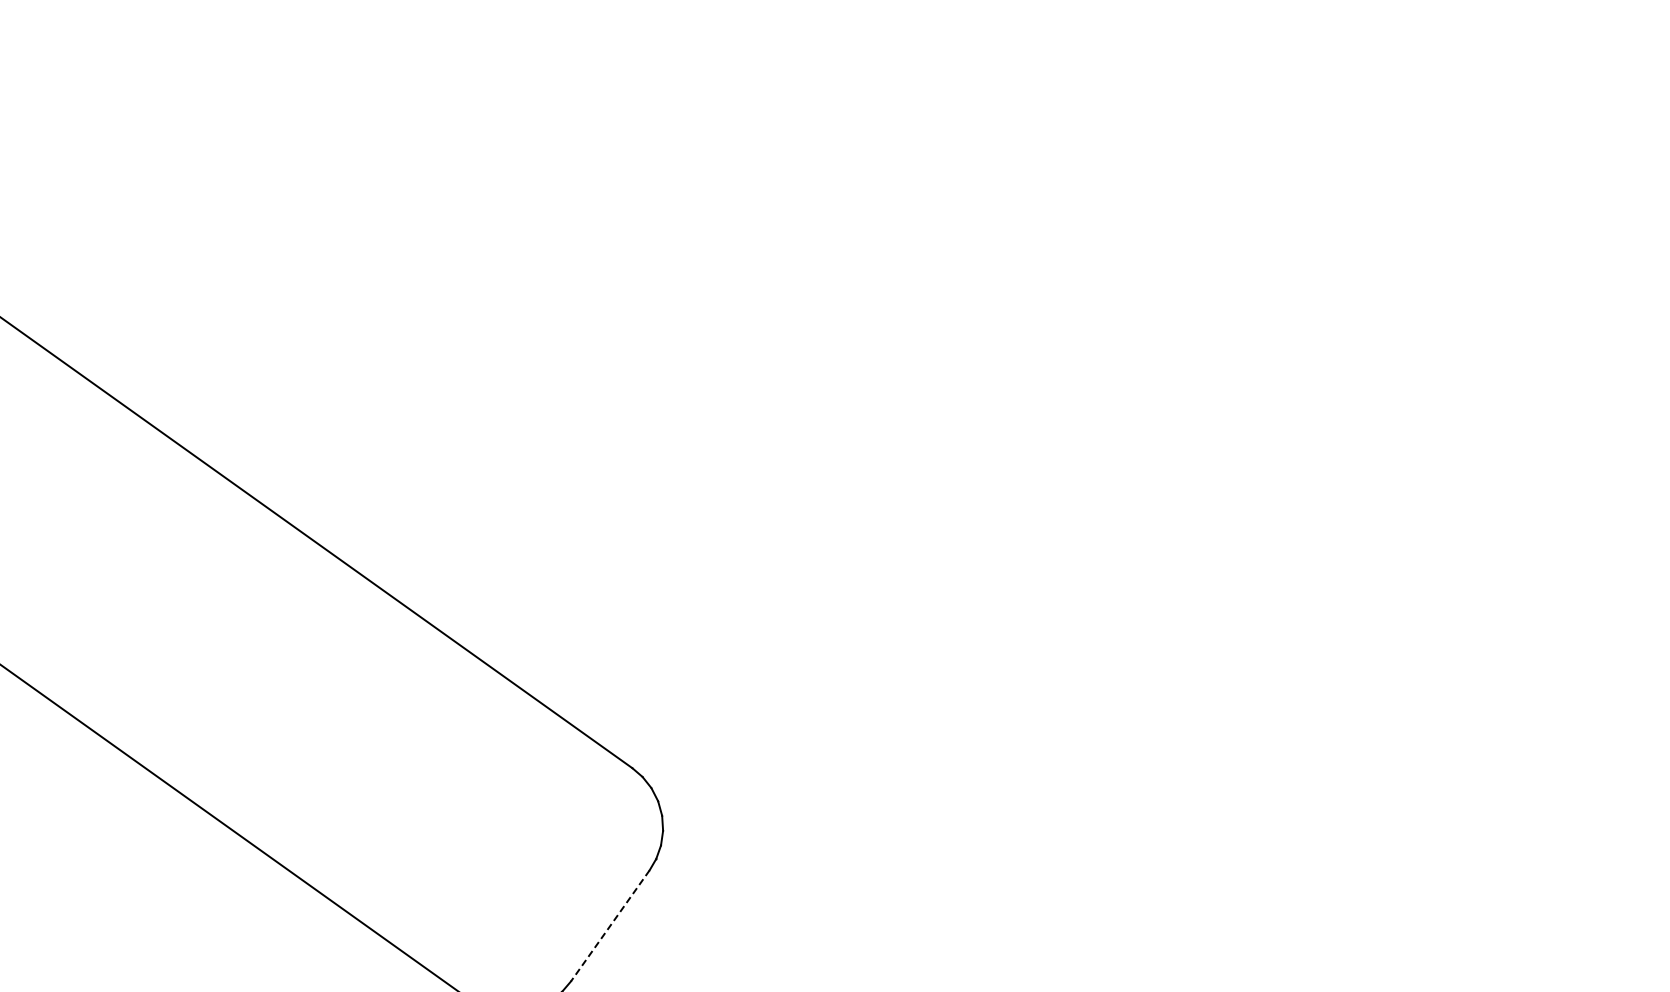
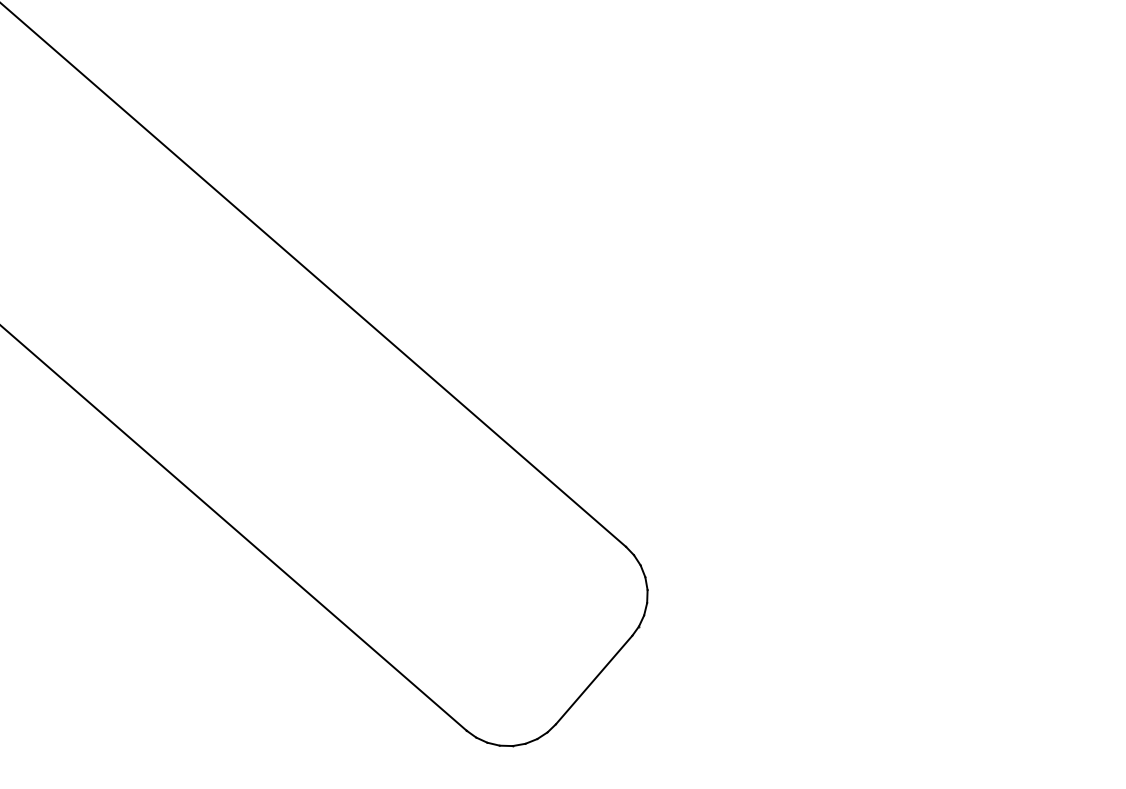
line: (610, 926) -> (594, 680), dashed -> solid

